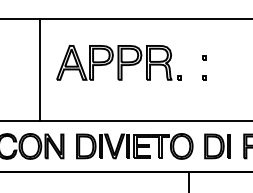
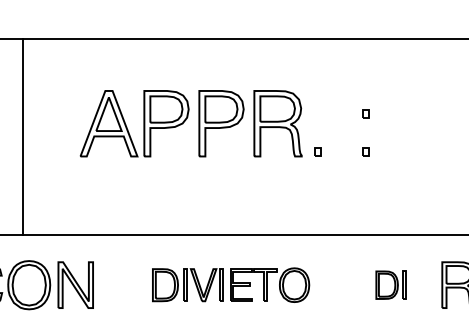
line: (40, 69) -> (23, 136), moved
part: (134, 146) -> (230, 285), size x0.7
part: (217, 146) -> (390, 285), size x0.6

